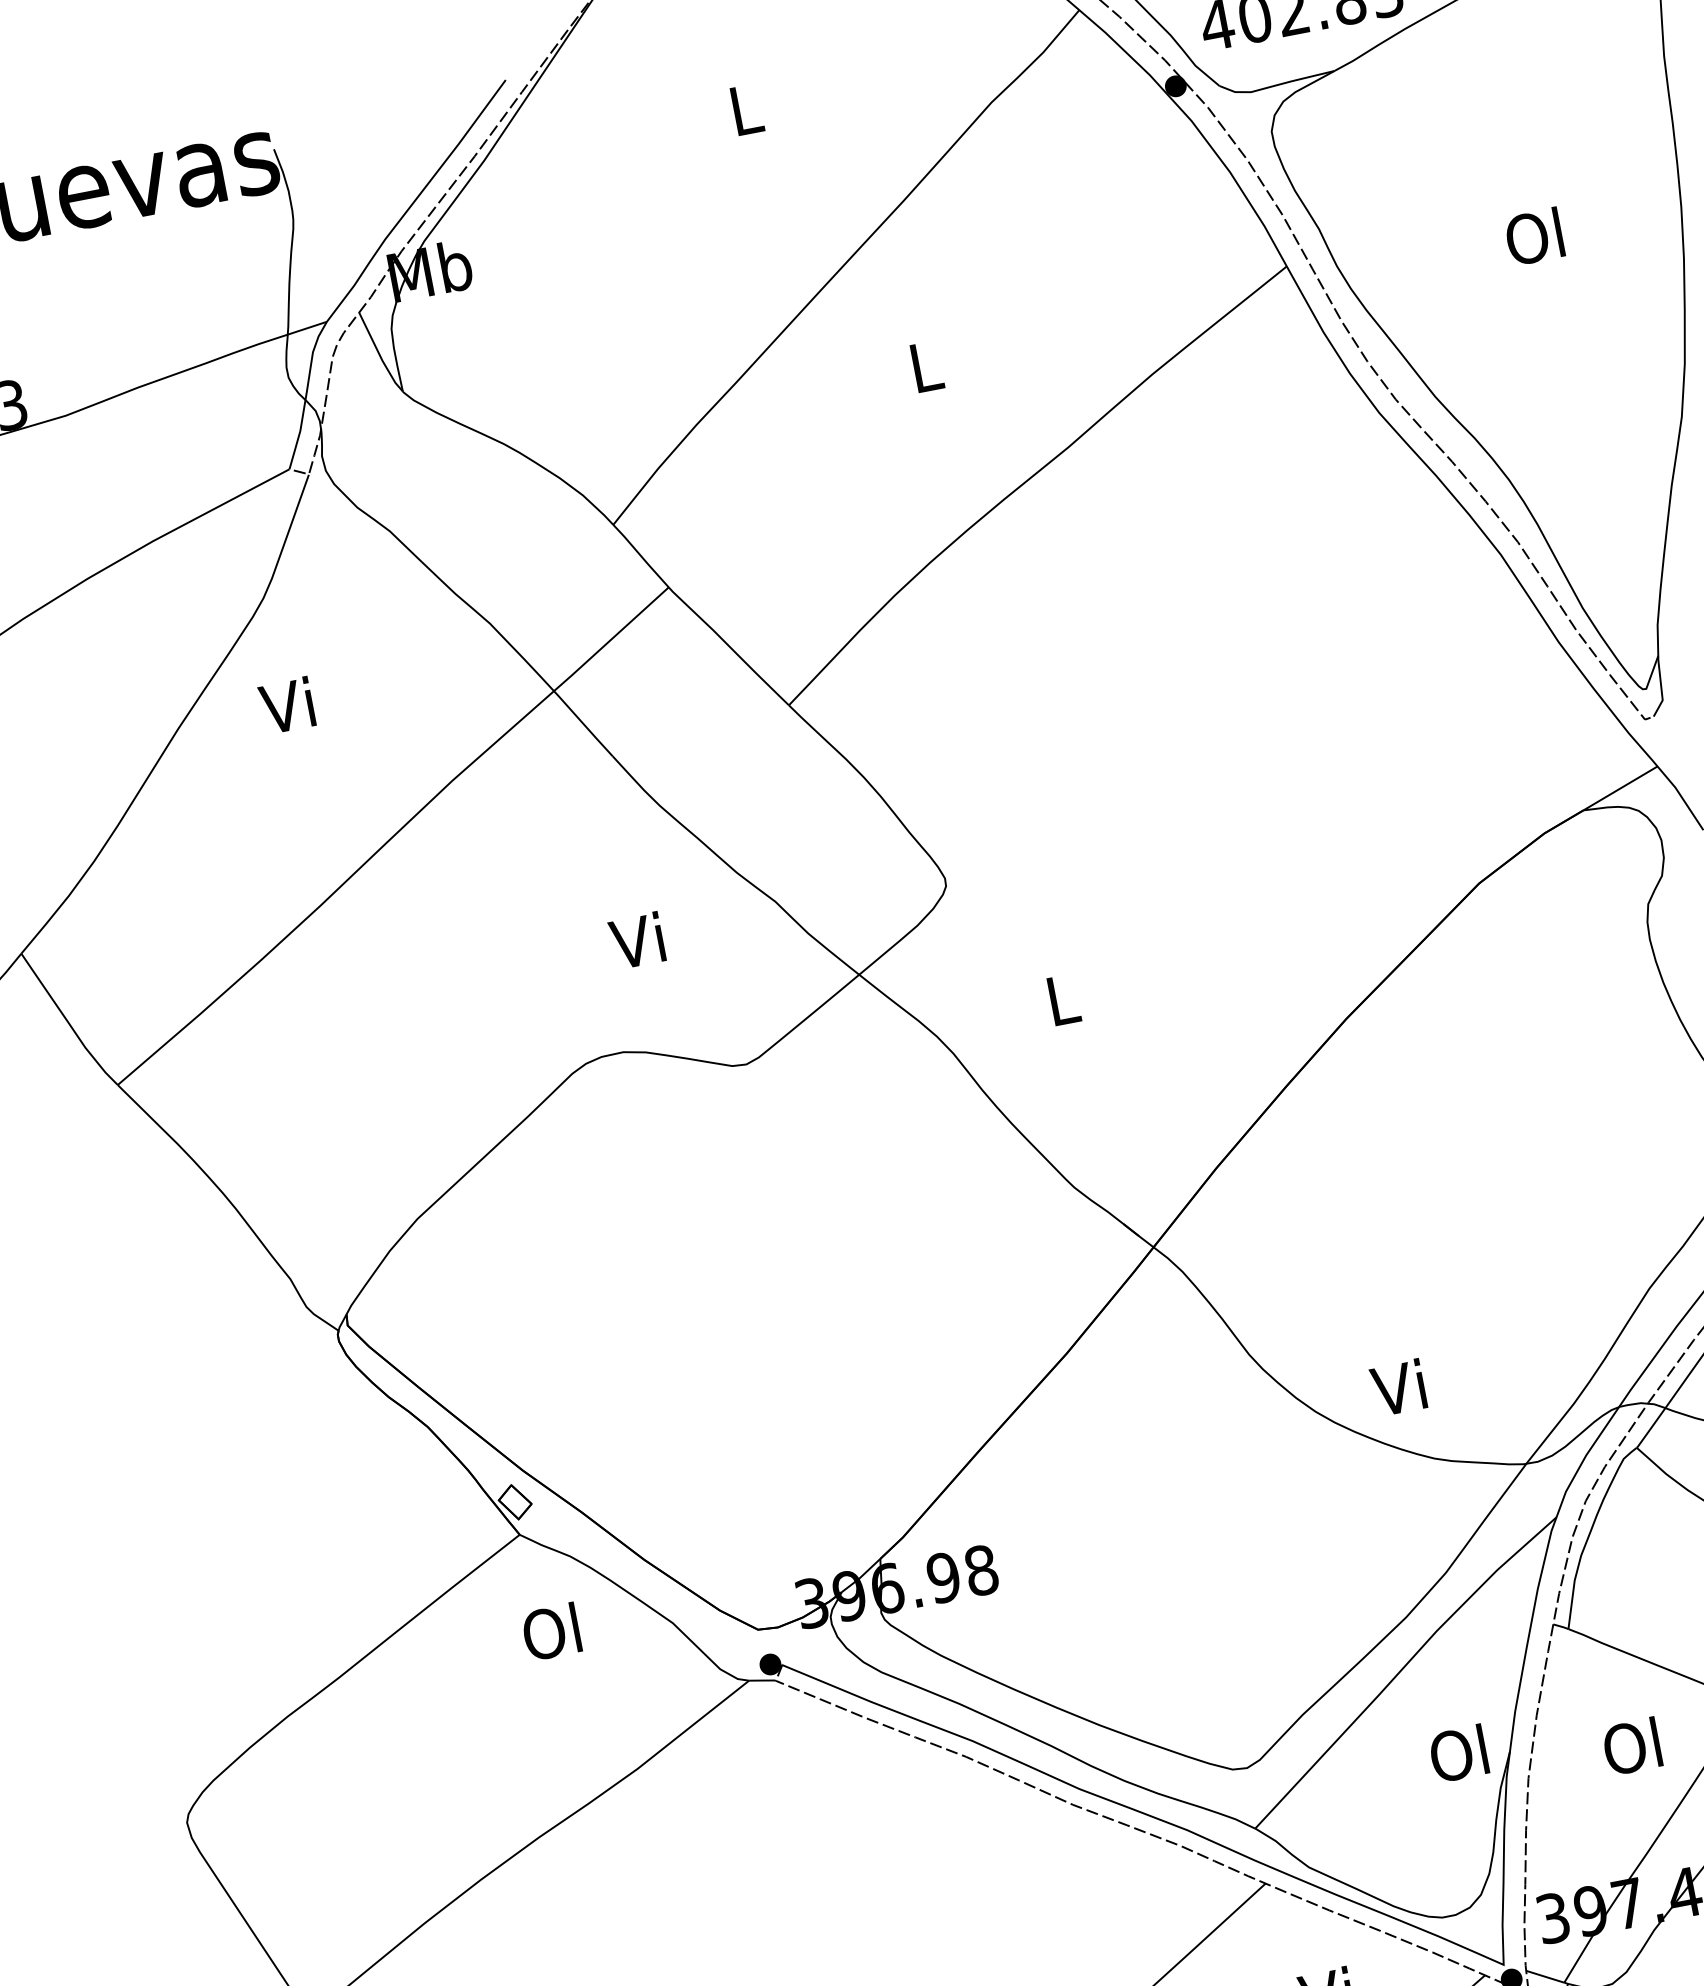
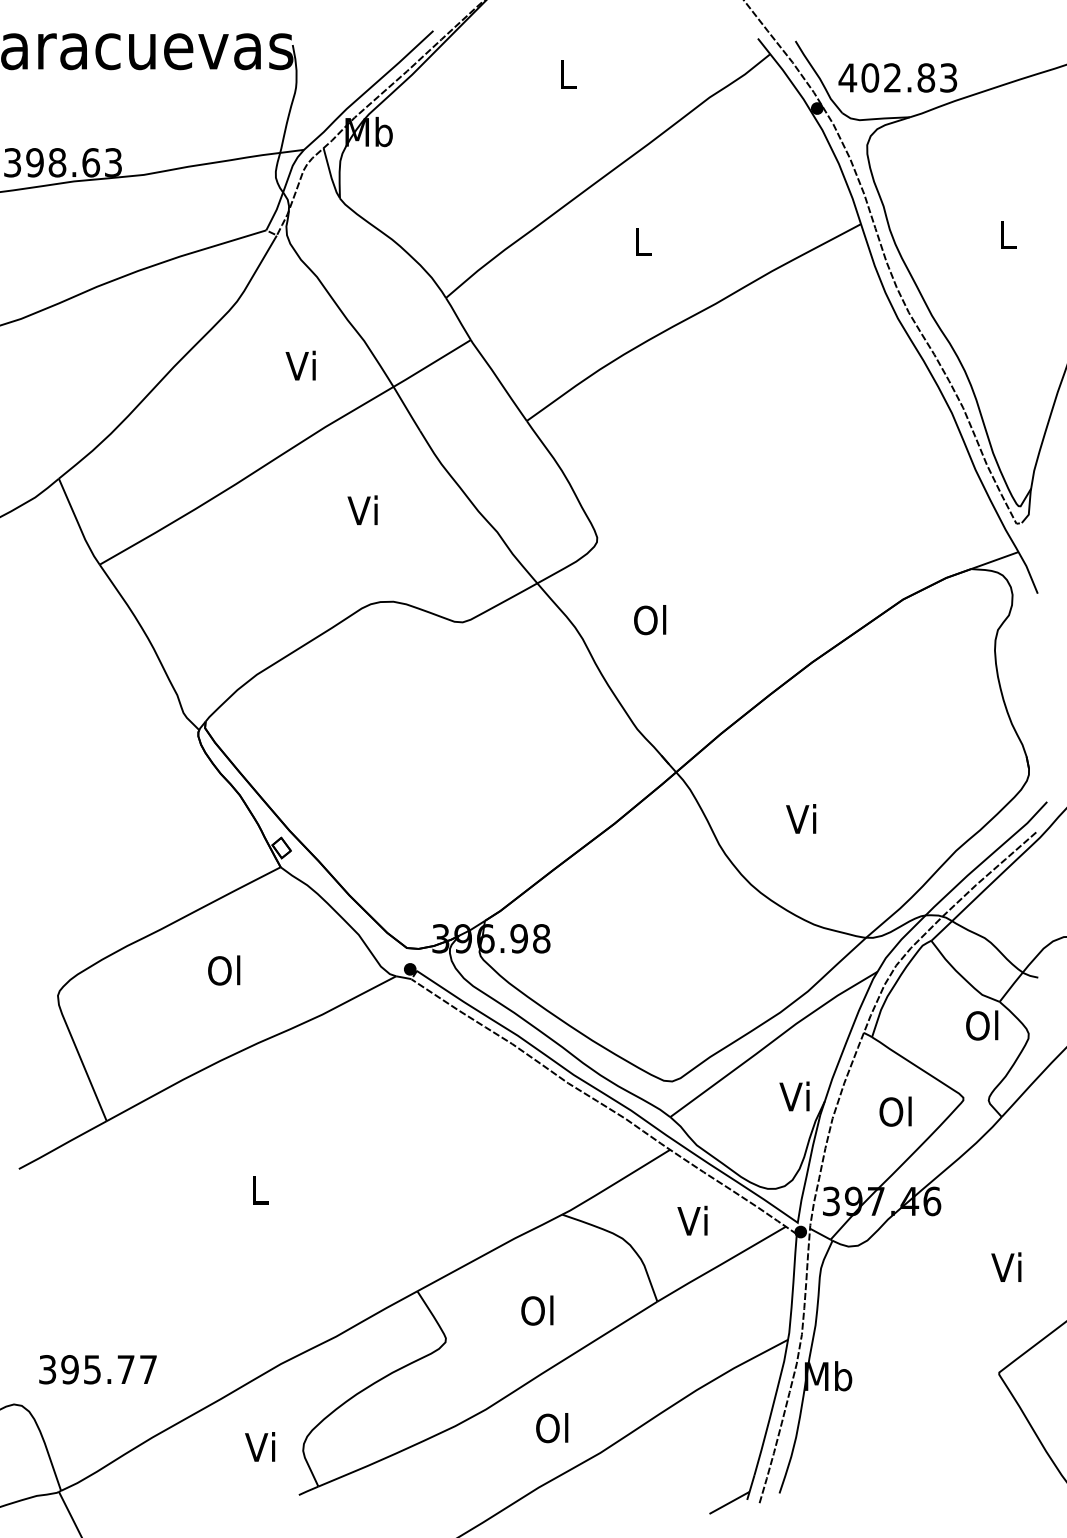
text: (1534, 236) -> (1006, 234), Ol -> L
text: (286, 705) -> (300, 365), moved
text: (636, 939) -> (362, 509), moved
text: (1061, 1000) -> (650, 620), L -> Ol
text: (1398, 1386) -> (801, 818), moved
text: (552, 1631) -> (224, 970), moved
text: (1458, 1753) -> (795, 1096), Ol -> Vi

